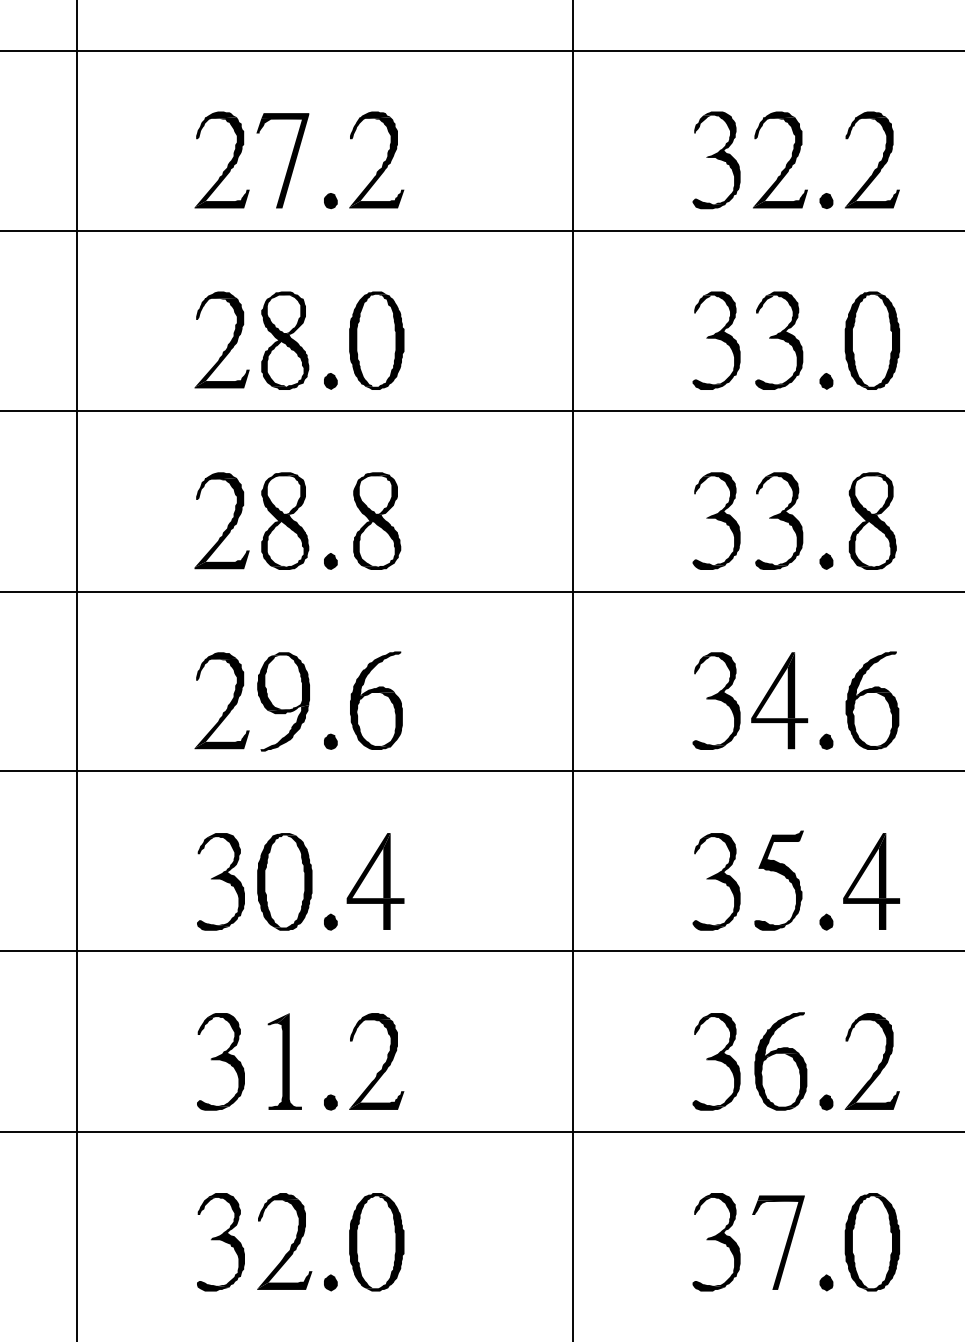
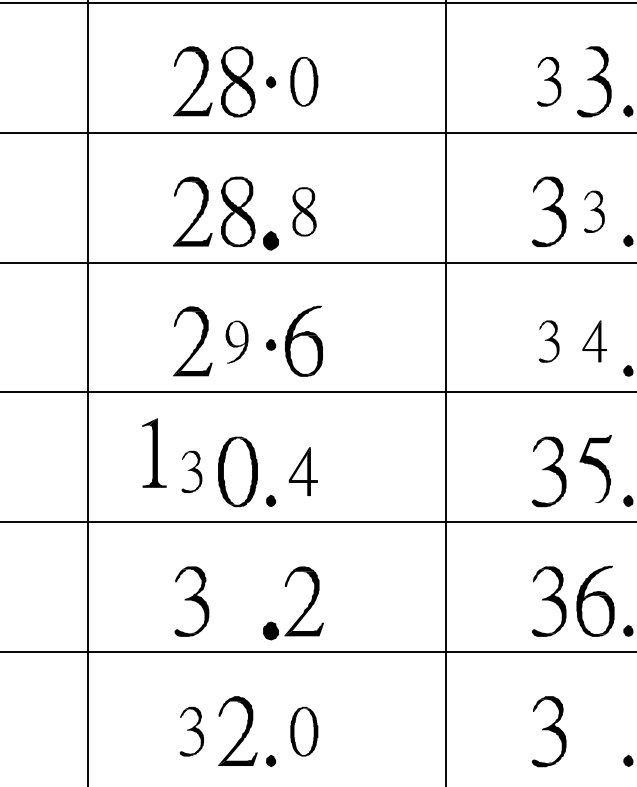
fill: (765, 304) -> (584, 55), removed
part: (376, 340) -> (304, 81), size x0.7
part: (716, 340) -> (549, 81), size x0.7
part: (330, 381) -> (270, 82), moved
part: (377, 520) -> (304, 211), size x0.7
part: (779, 520) -> (594, 211), size x0.6
part: (330, 561) -> (270, 240), size x1.6
part: (716, 700) -> (549, 341), size x0.6
part: (779, 700) -> (594, 341), size x0.6
part: (283, 701) -> (237, 341), size x0.6
part: (330, 741) -> (270, 344), moved
part: (220, 881) -> (191, 471), size x0.6
part: (375, 881) -> (303, 471), size x0.7
fill: (770, 925) -> (588, 503), removed
part: (284, 1061) -> (154, 452), moved
part: (330, 1102) -> (270, 630), size x1.6
part: (220, 1242) -> (191, 731), size x0.7
part: (376, 1242) -> (304, 731), size x0.7
part: (785, 1244) -> (598, 733), removed

